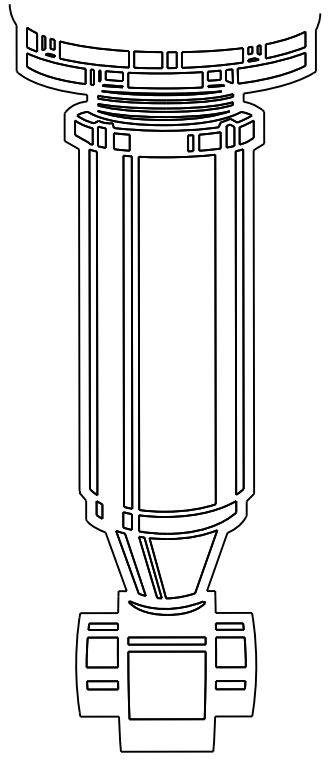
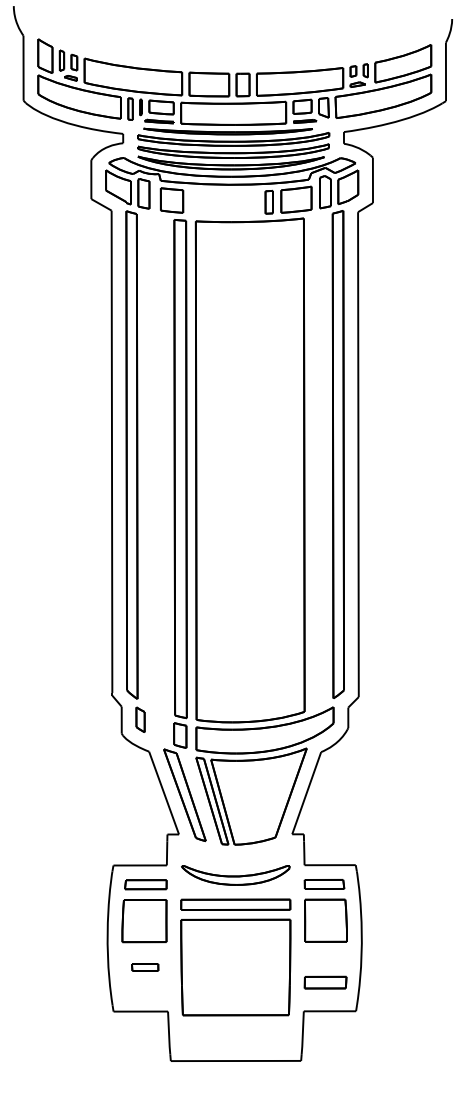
part: (166, 607) -> (235, 874), moved
part: (102, 685) -> (144, 967), size x0.6
part: (230, 685) -> (325, 983), moved

